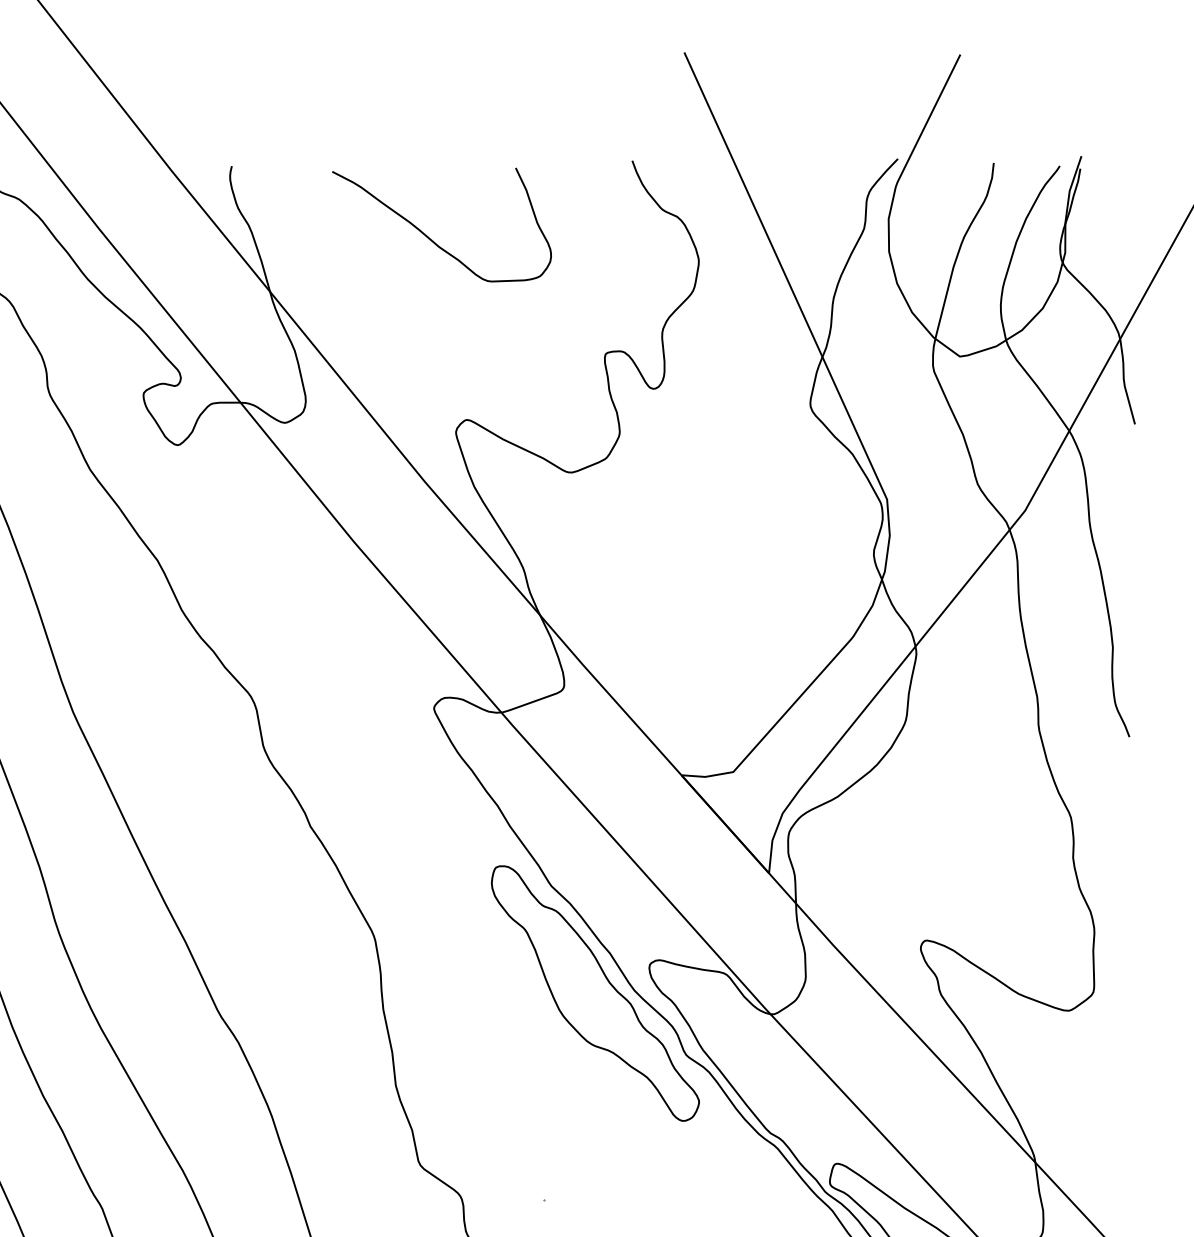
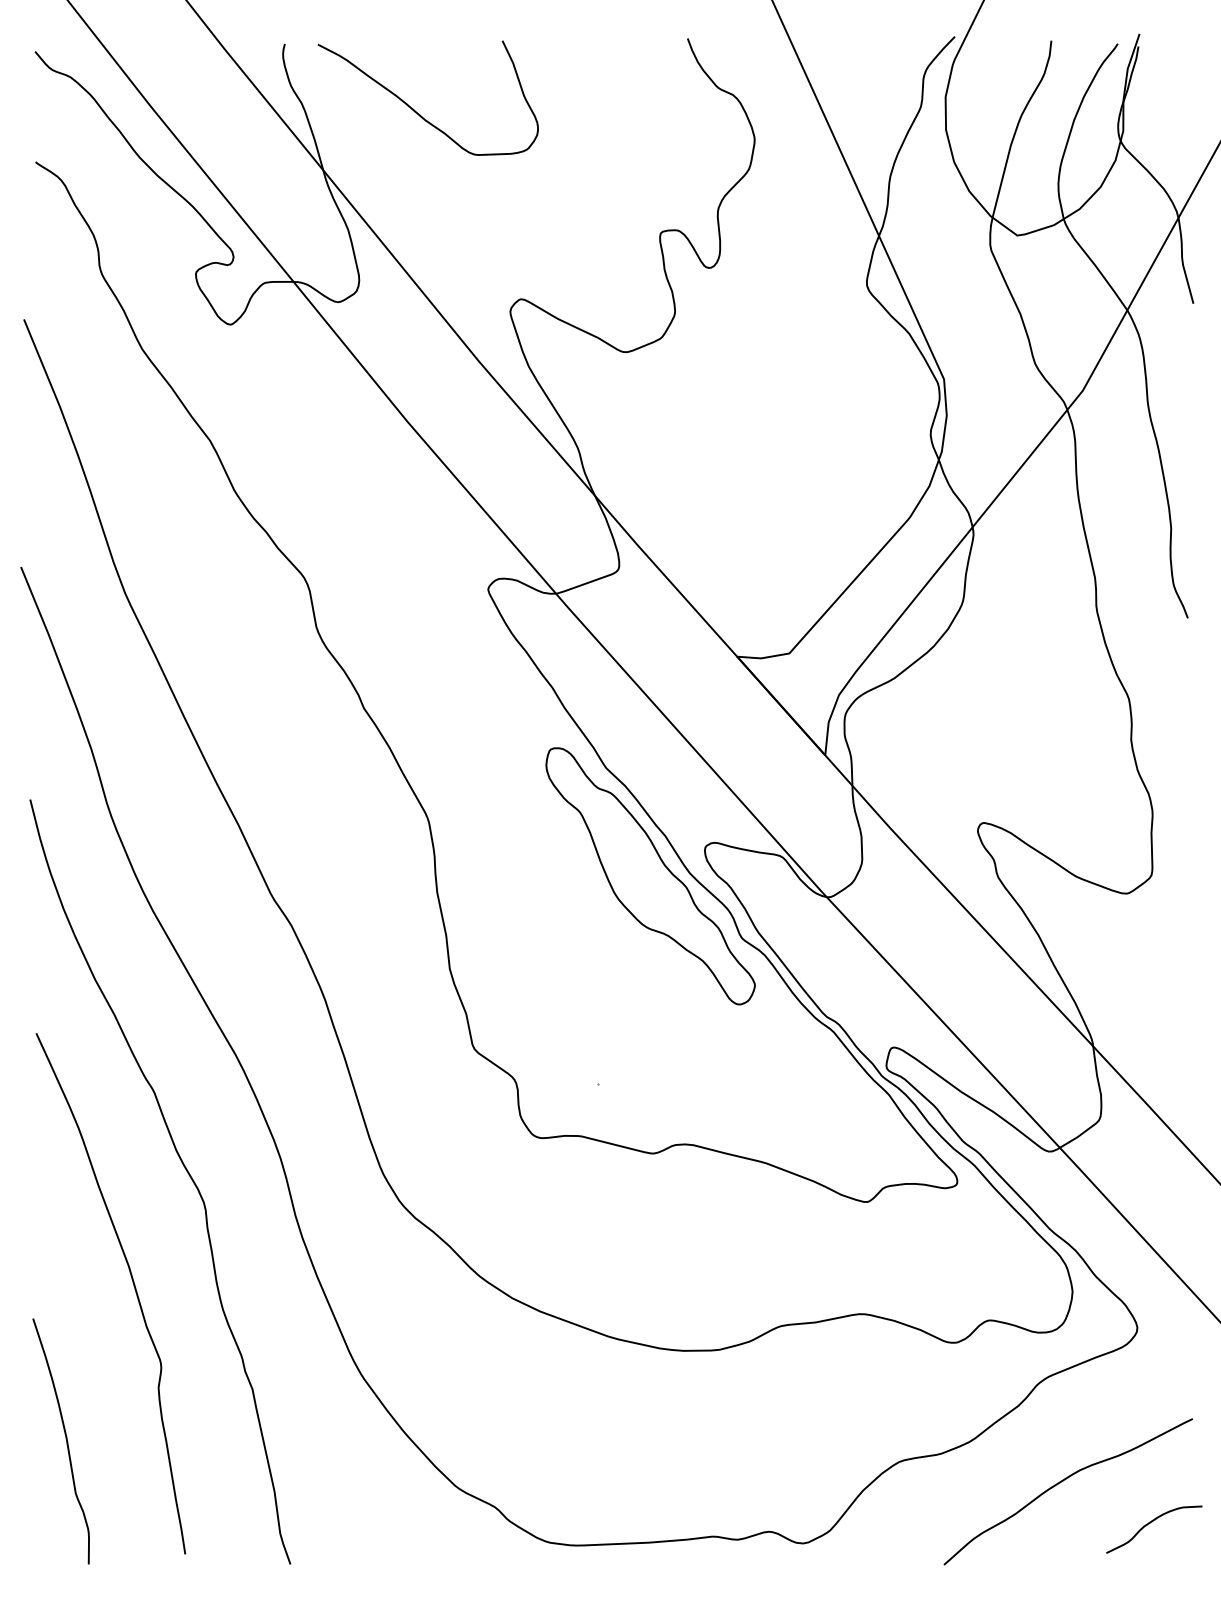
curve: (428, 236) -> (414, 109), moved

